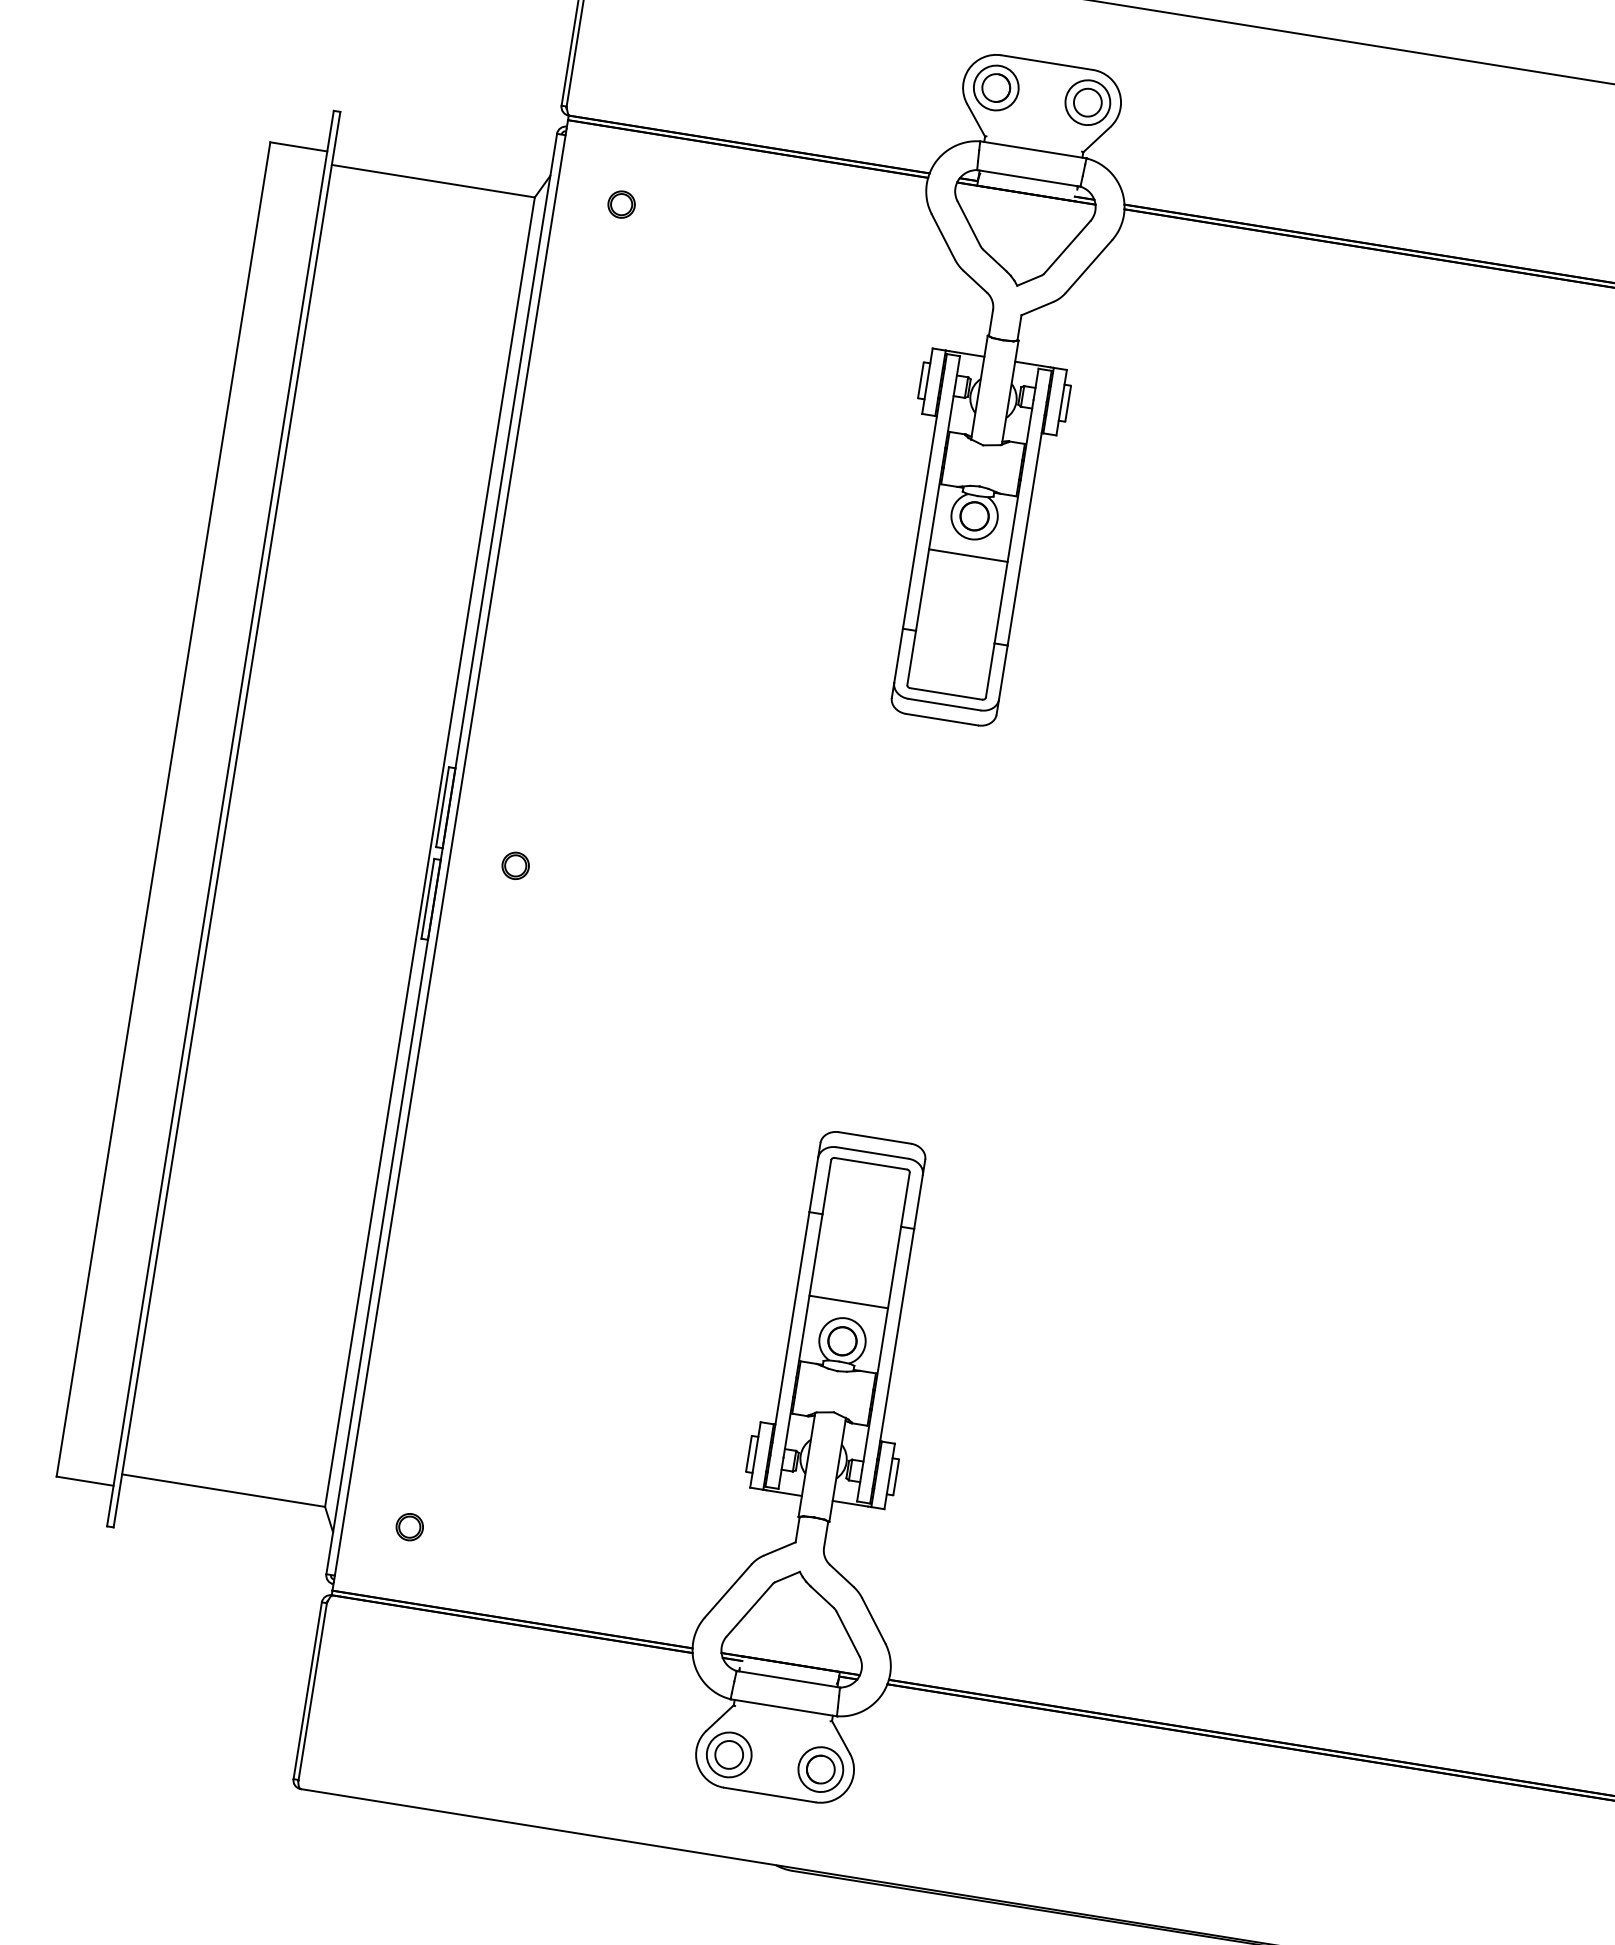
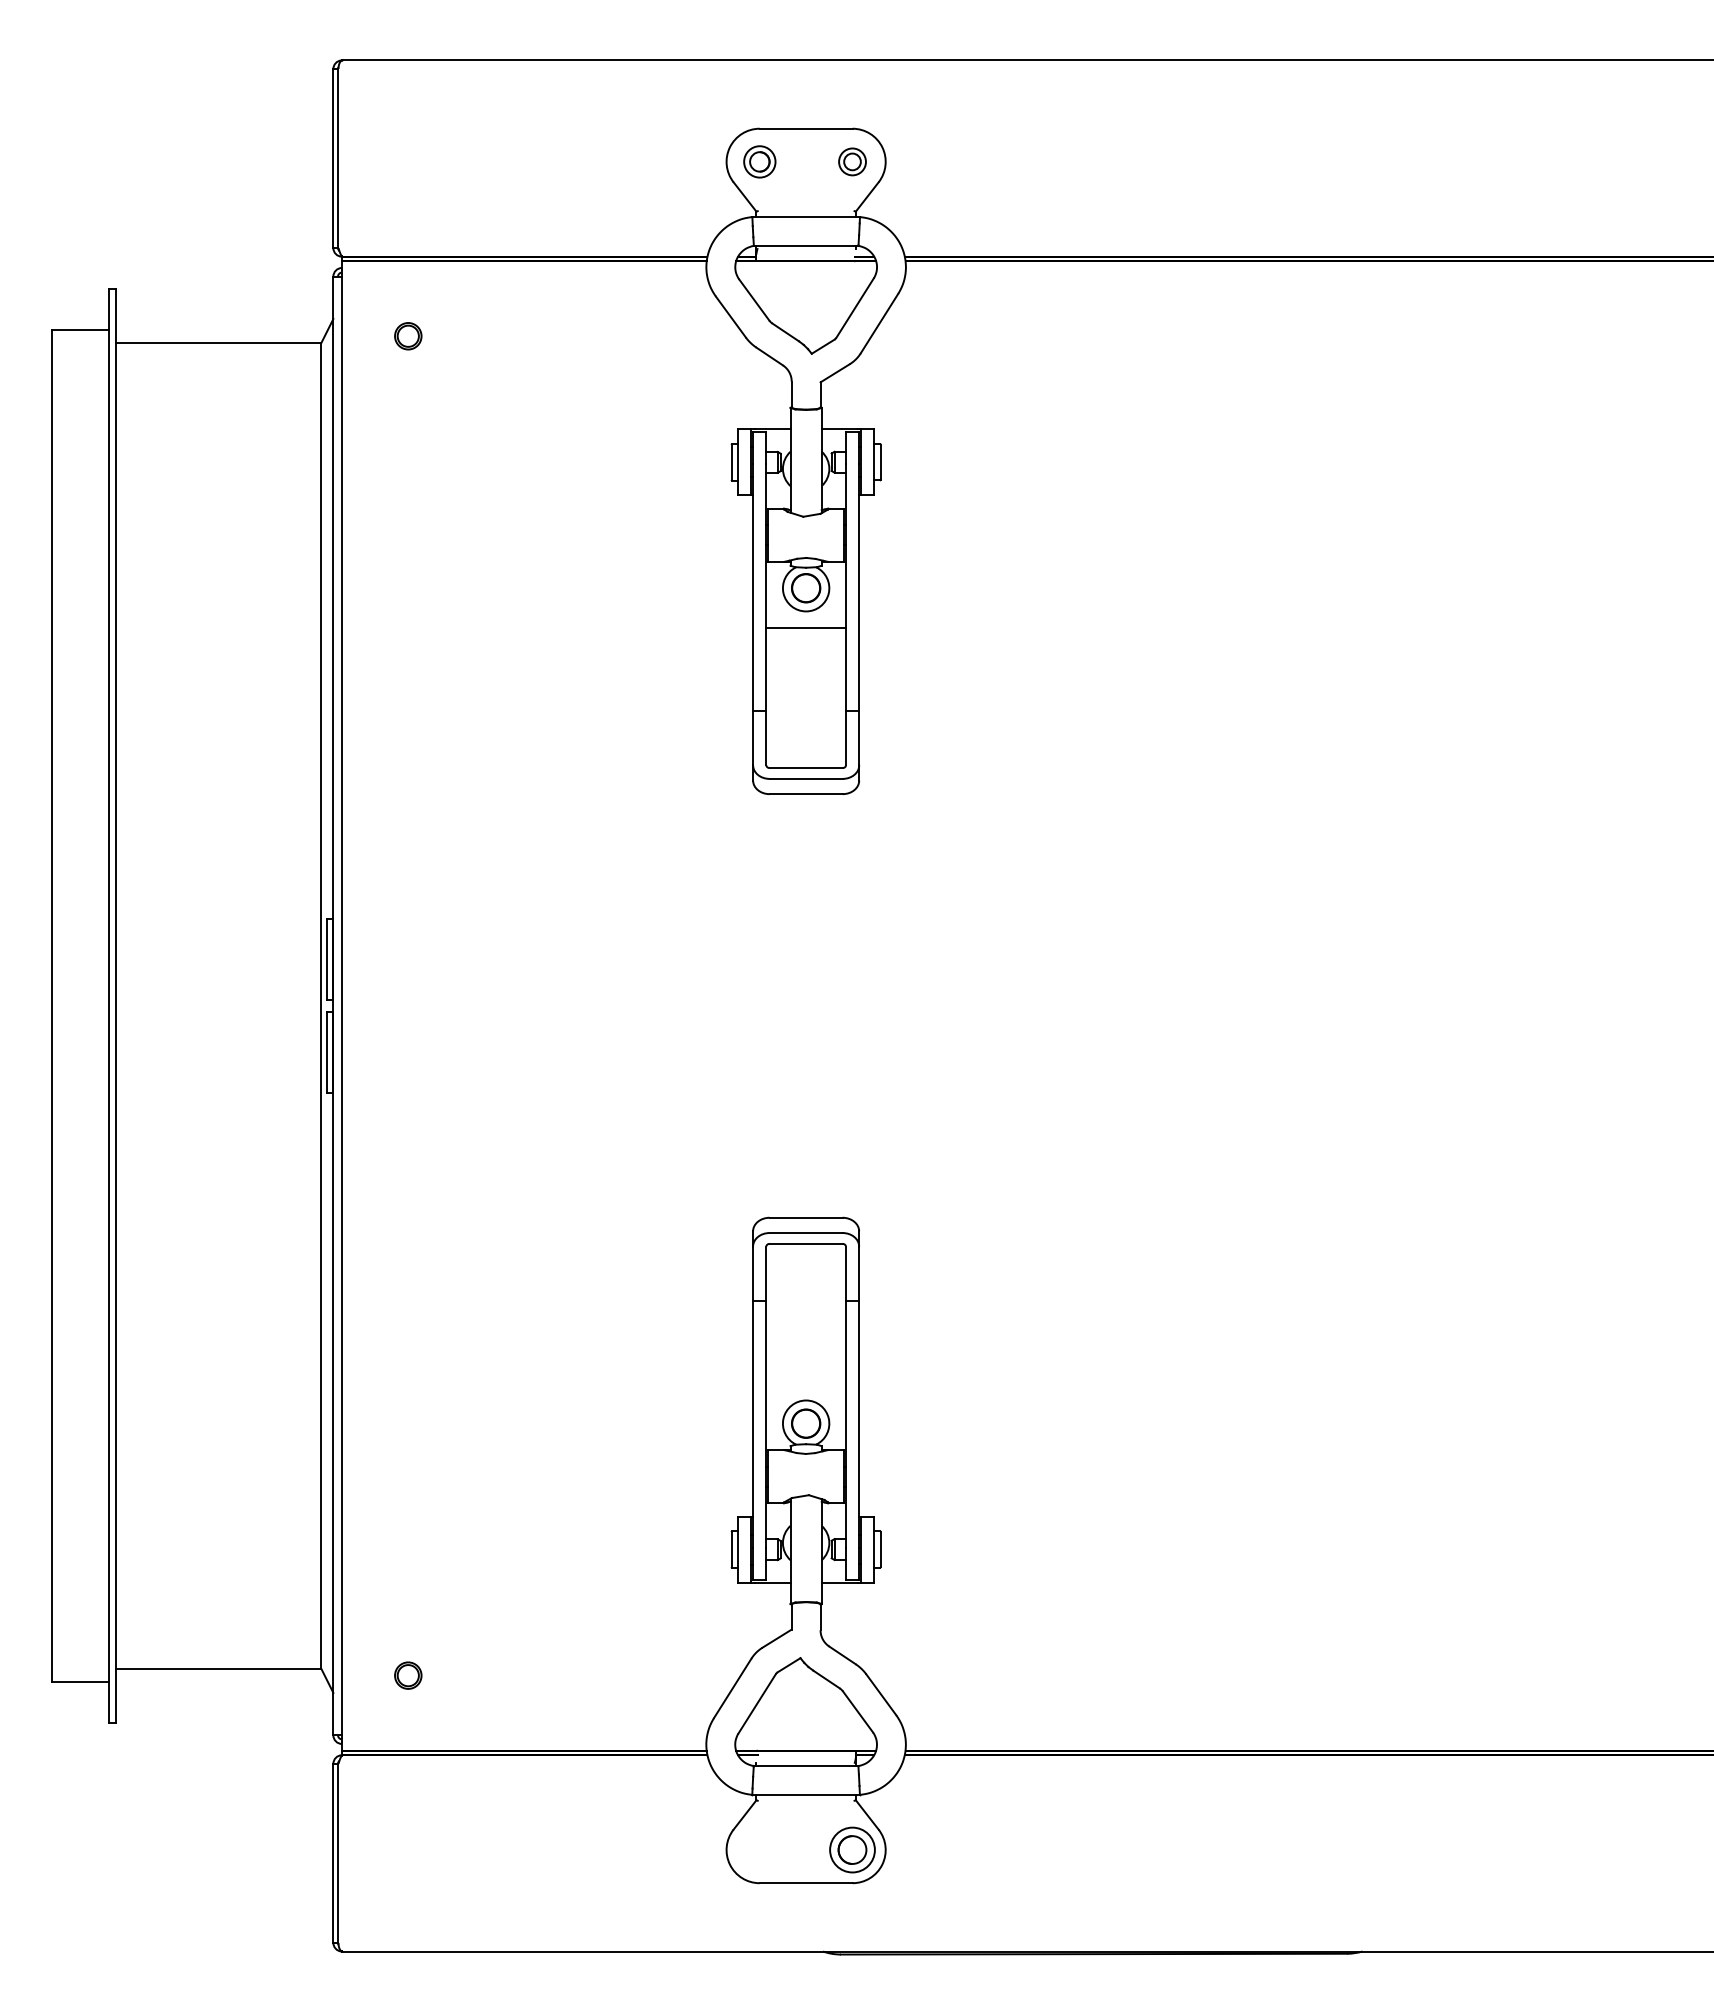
part: (996, 87) -> (759, 161), size x0.7
part: (1087, 102) -> (852, 161), size x0.6
part: (515, 865) -> (408, 1005), removed
line: (848, 1301) -> (805, 1383), removed
part: (729, 1754) -> (759, 1849), removed

